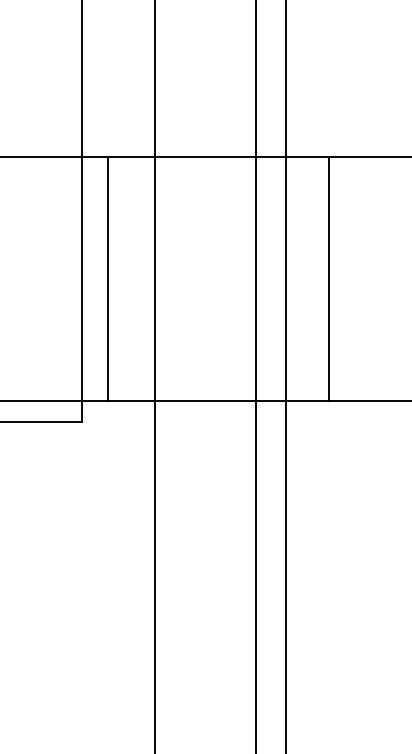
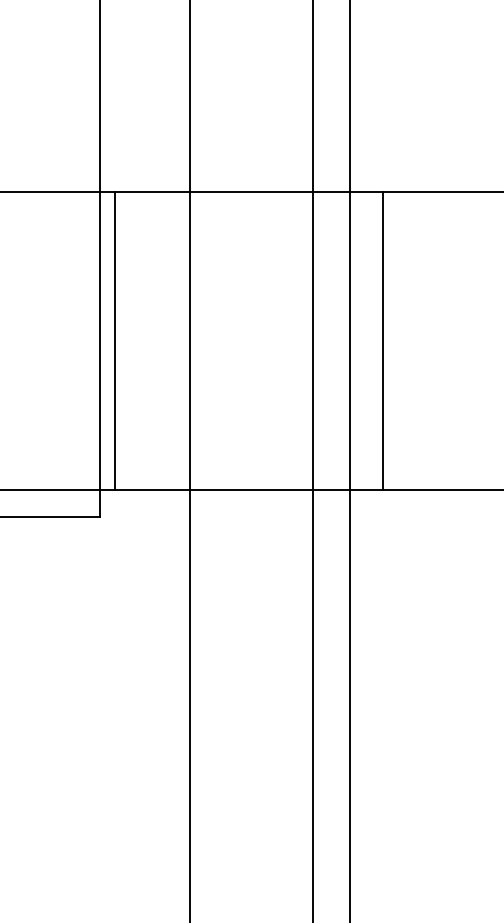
line: (108, 278) -> (115, 340), moved
line: (329, 278) -> (383, 340), moved

